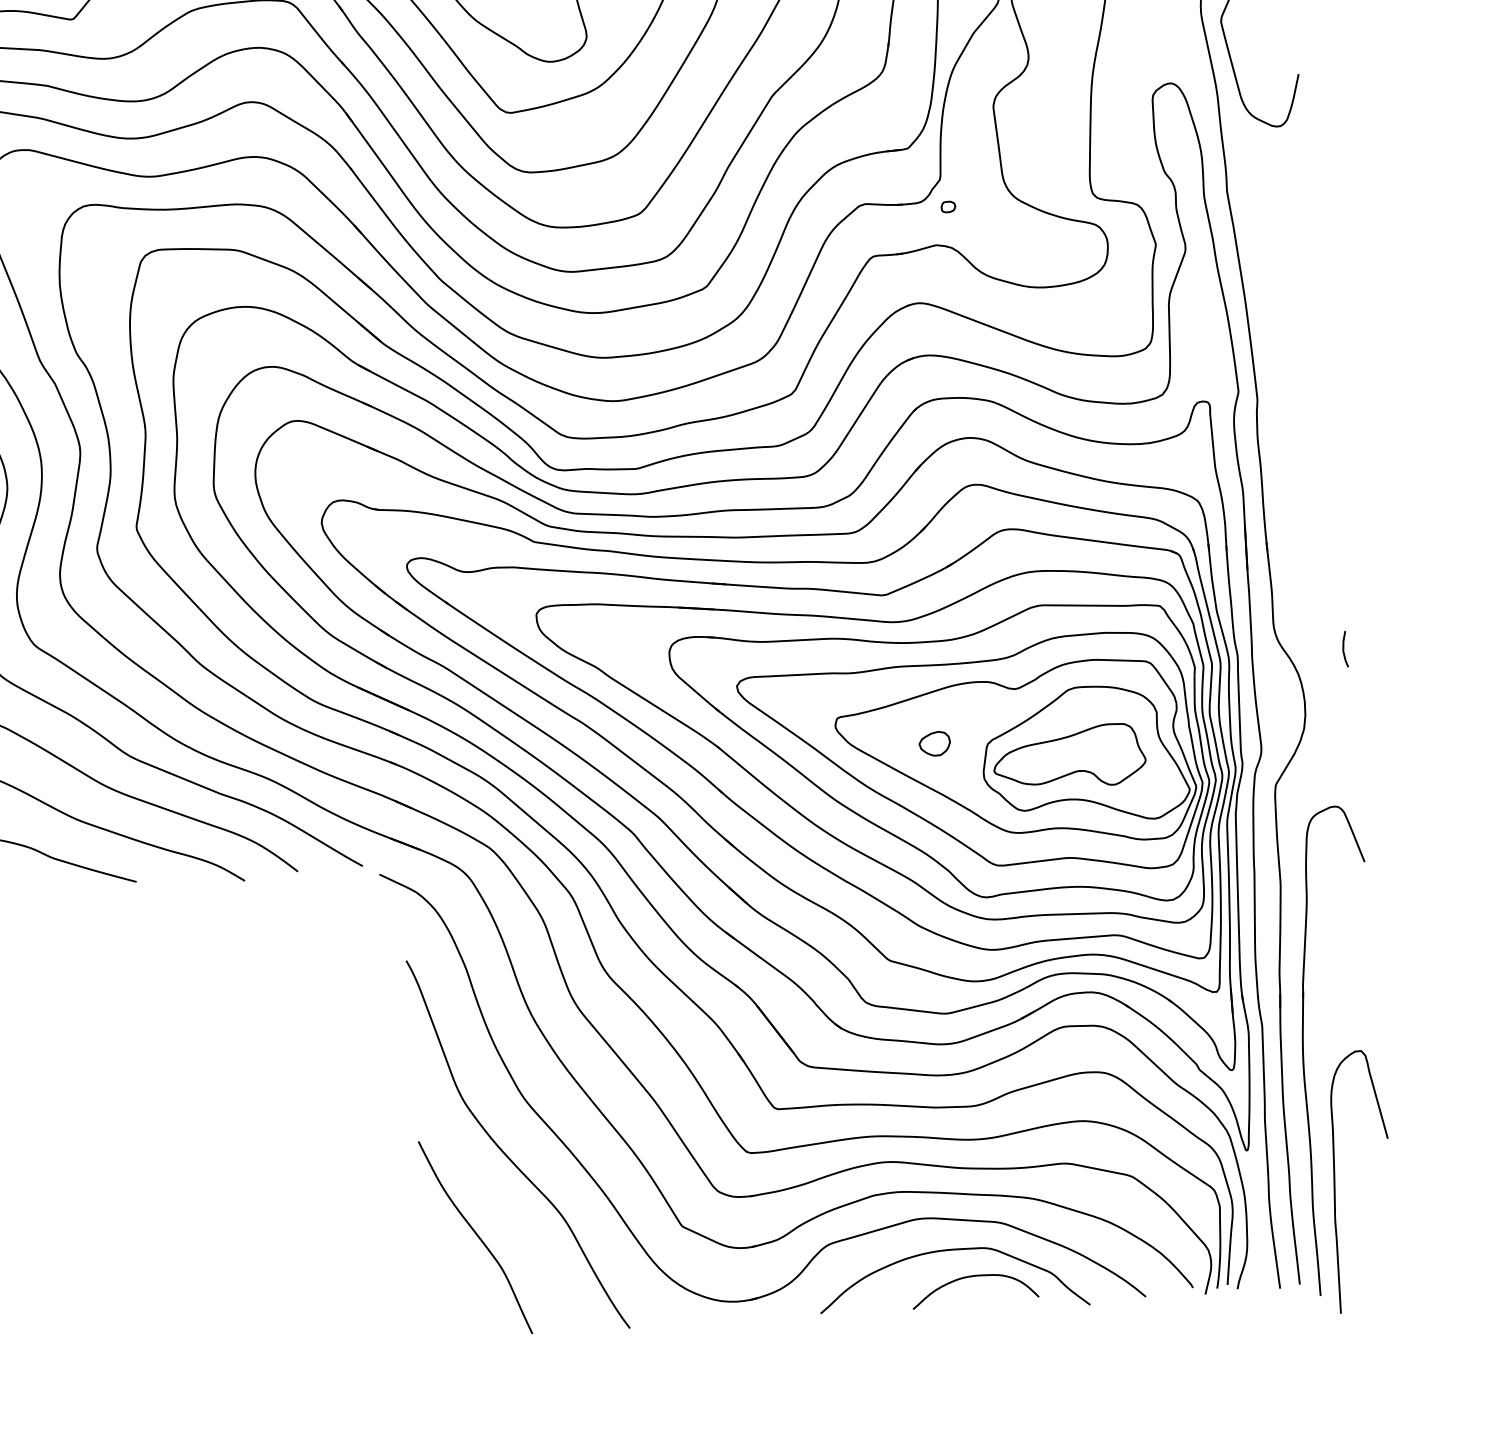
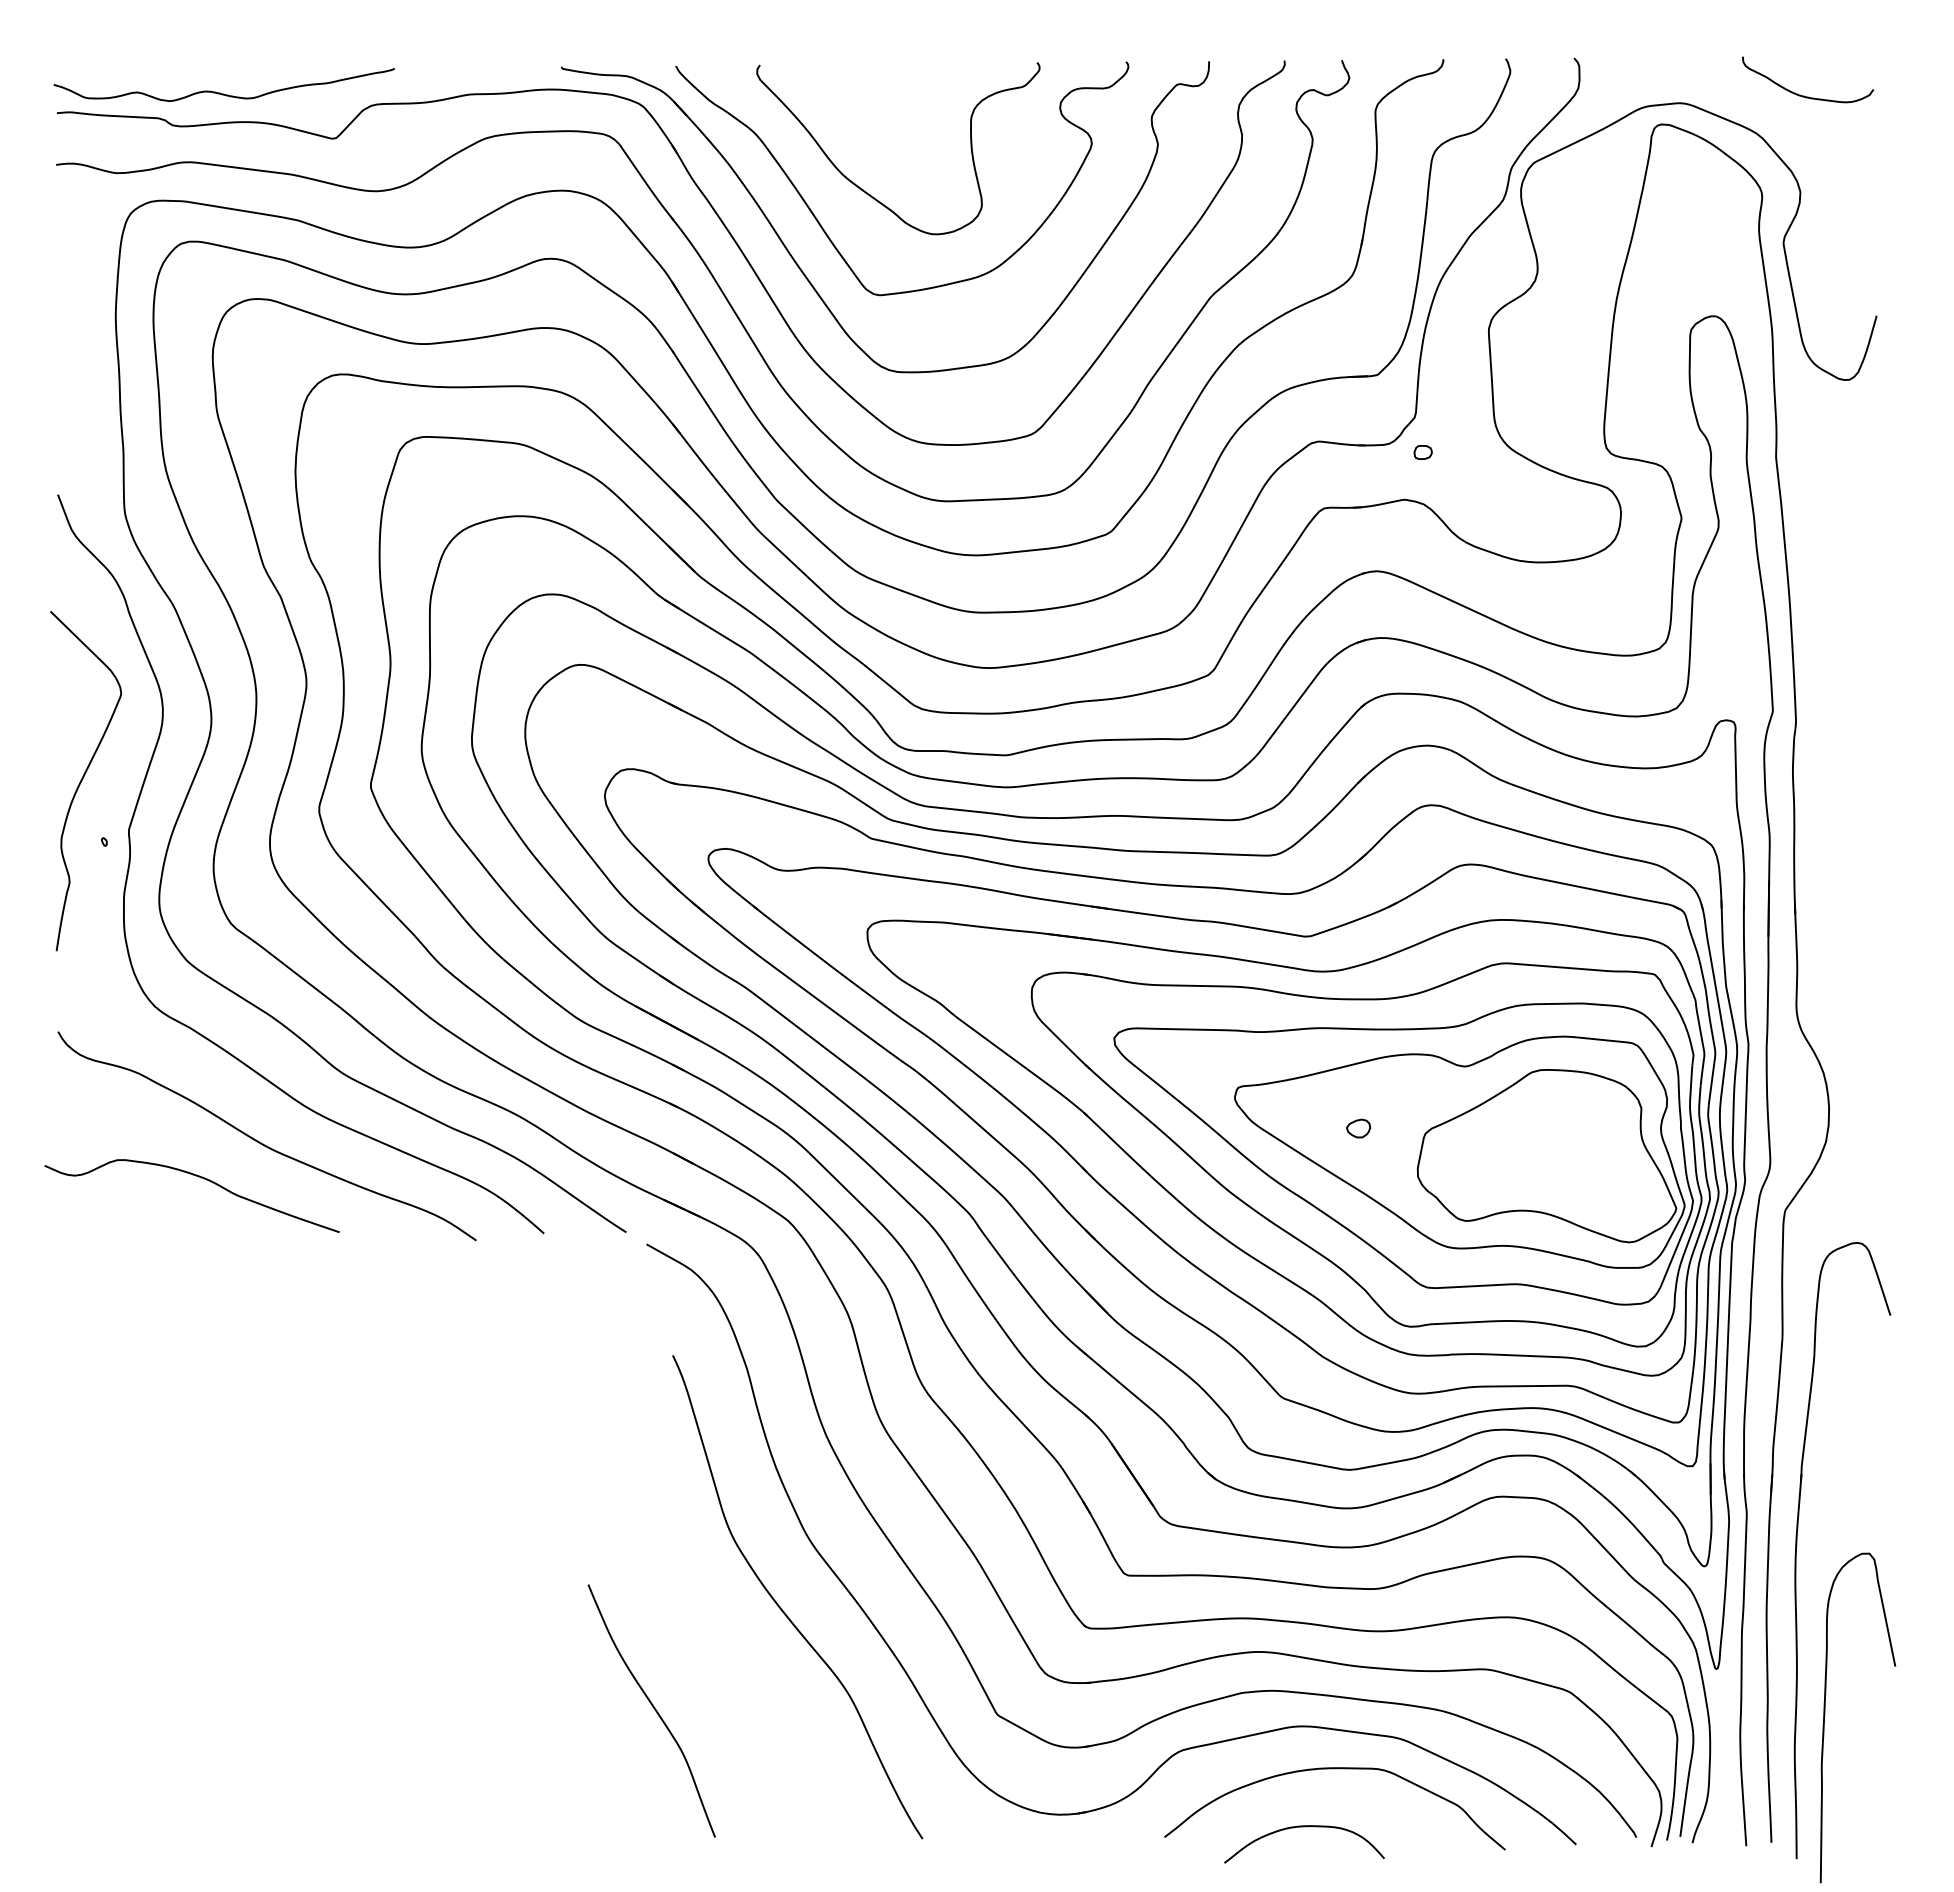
curve: (1344, 649) -> (1883, 1045), removed
part: (934, 743) -> (1358, 1128), size x0.6
part: (1069, 757) -> (1527, 1157), removed
curve: (476, 1235) -> (653, 1708), moved
curve: (974, 1276) -> (1304, 1827), moved

